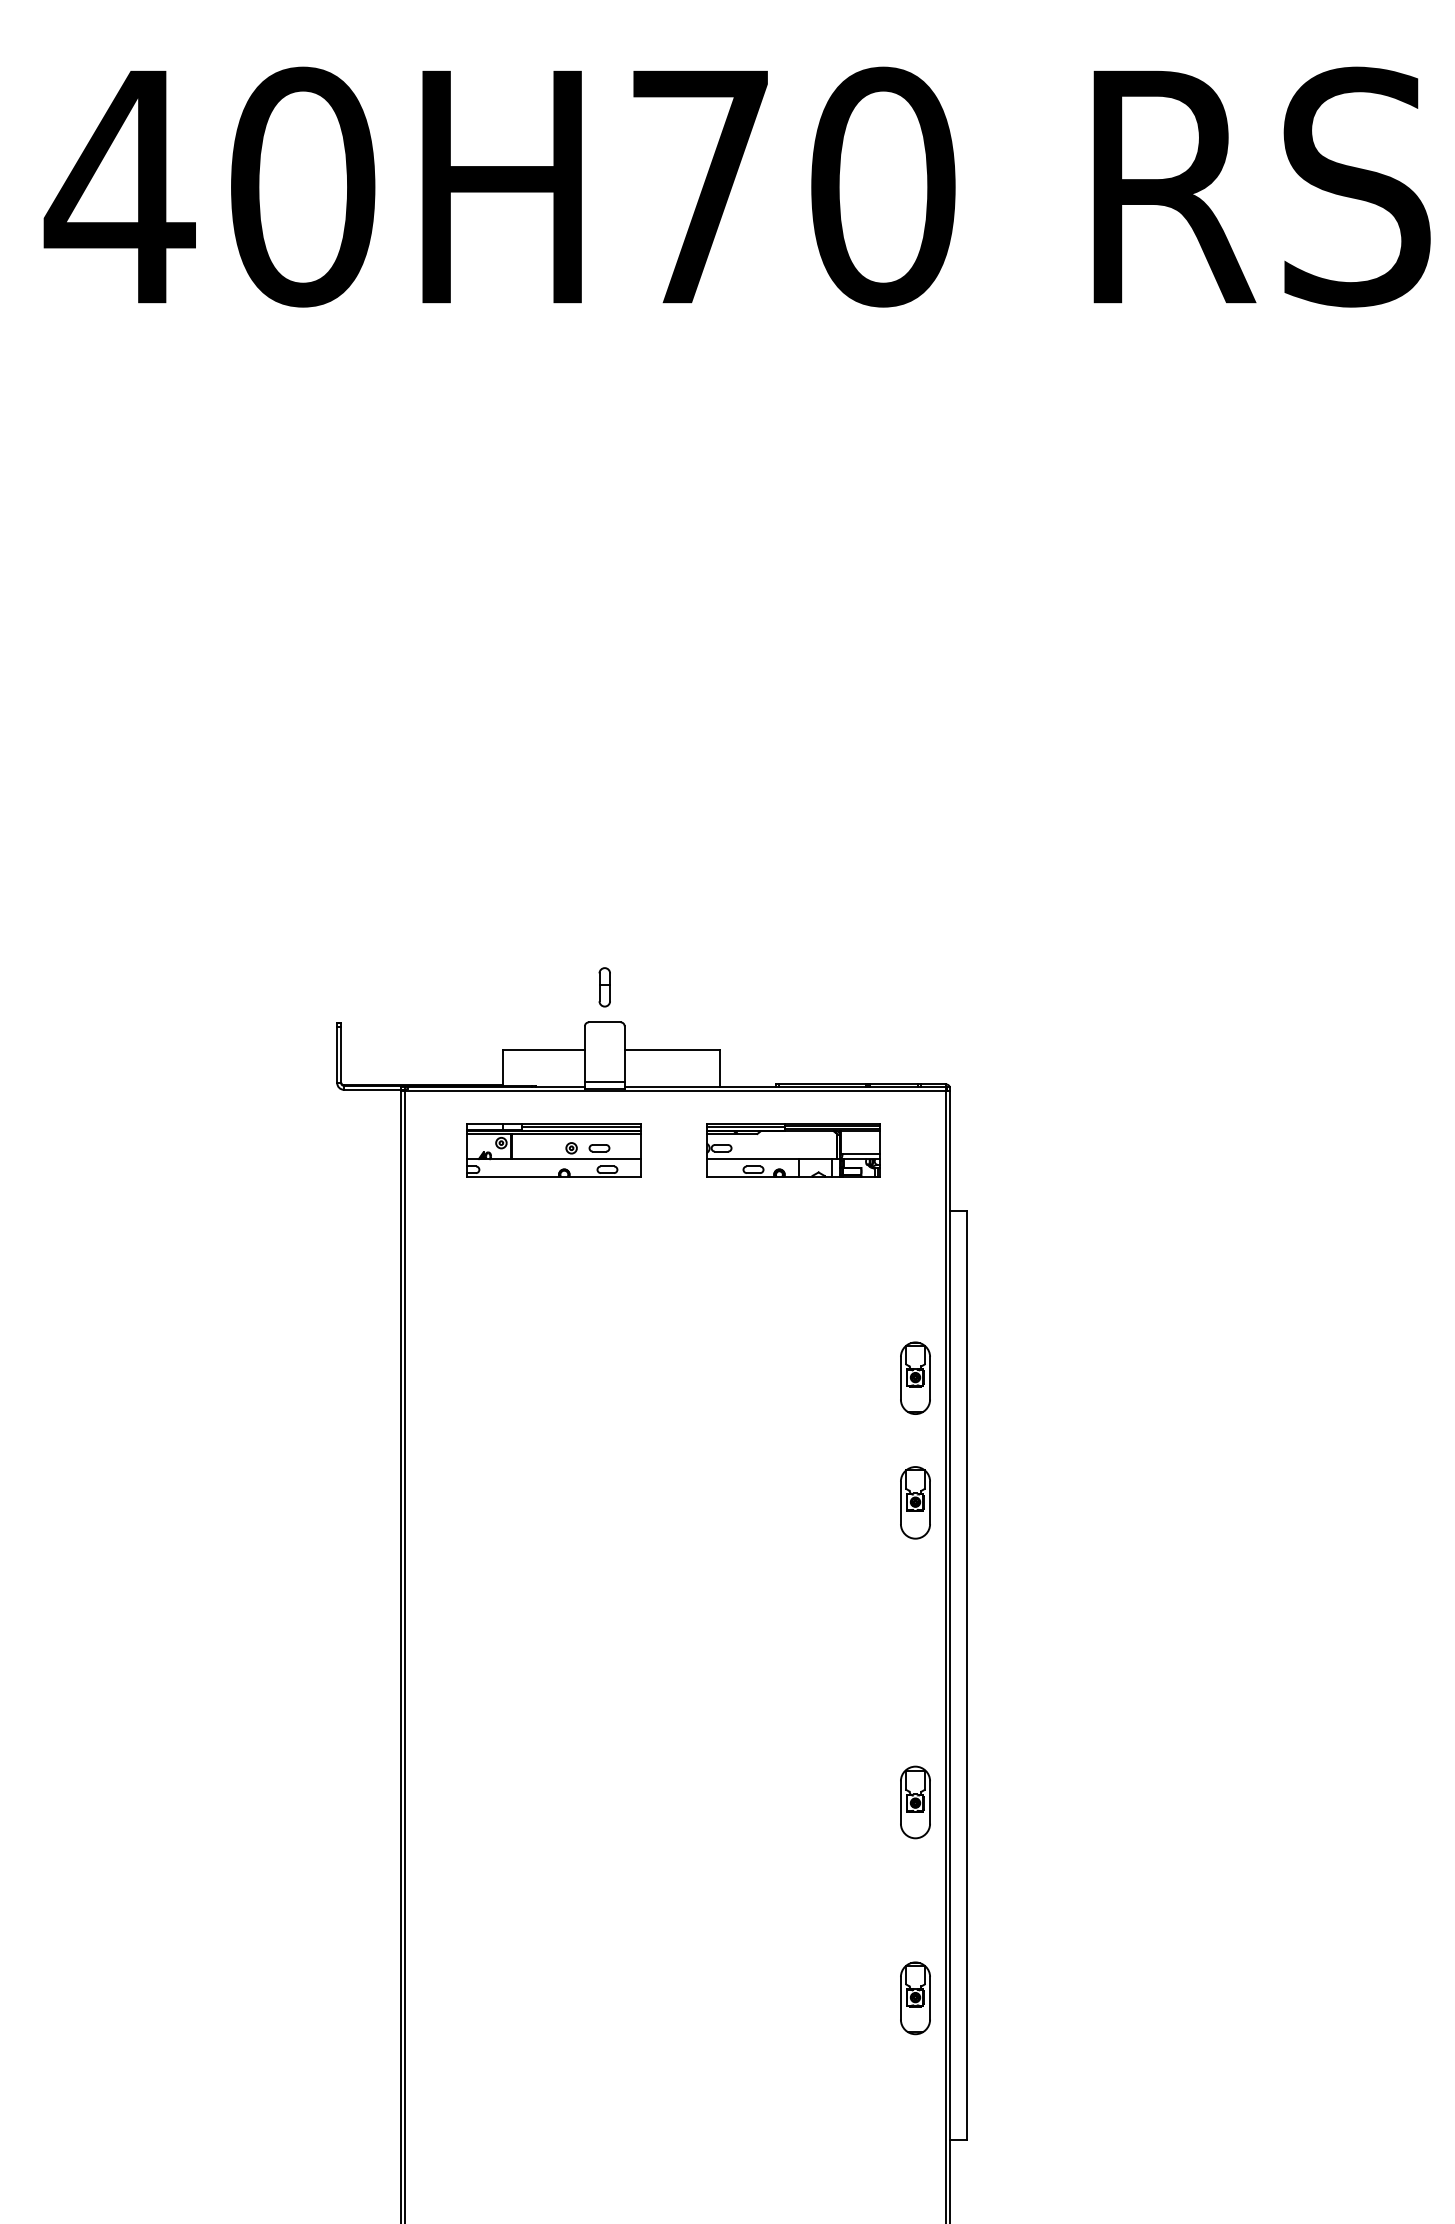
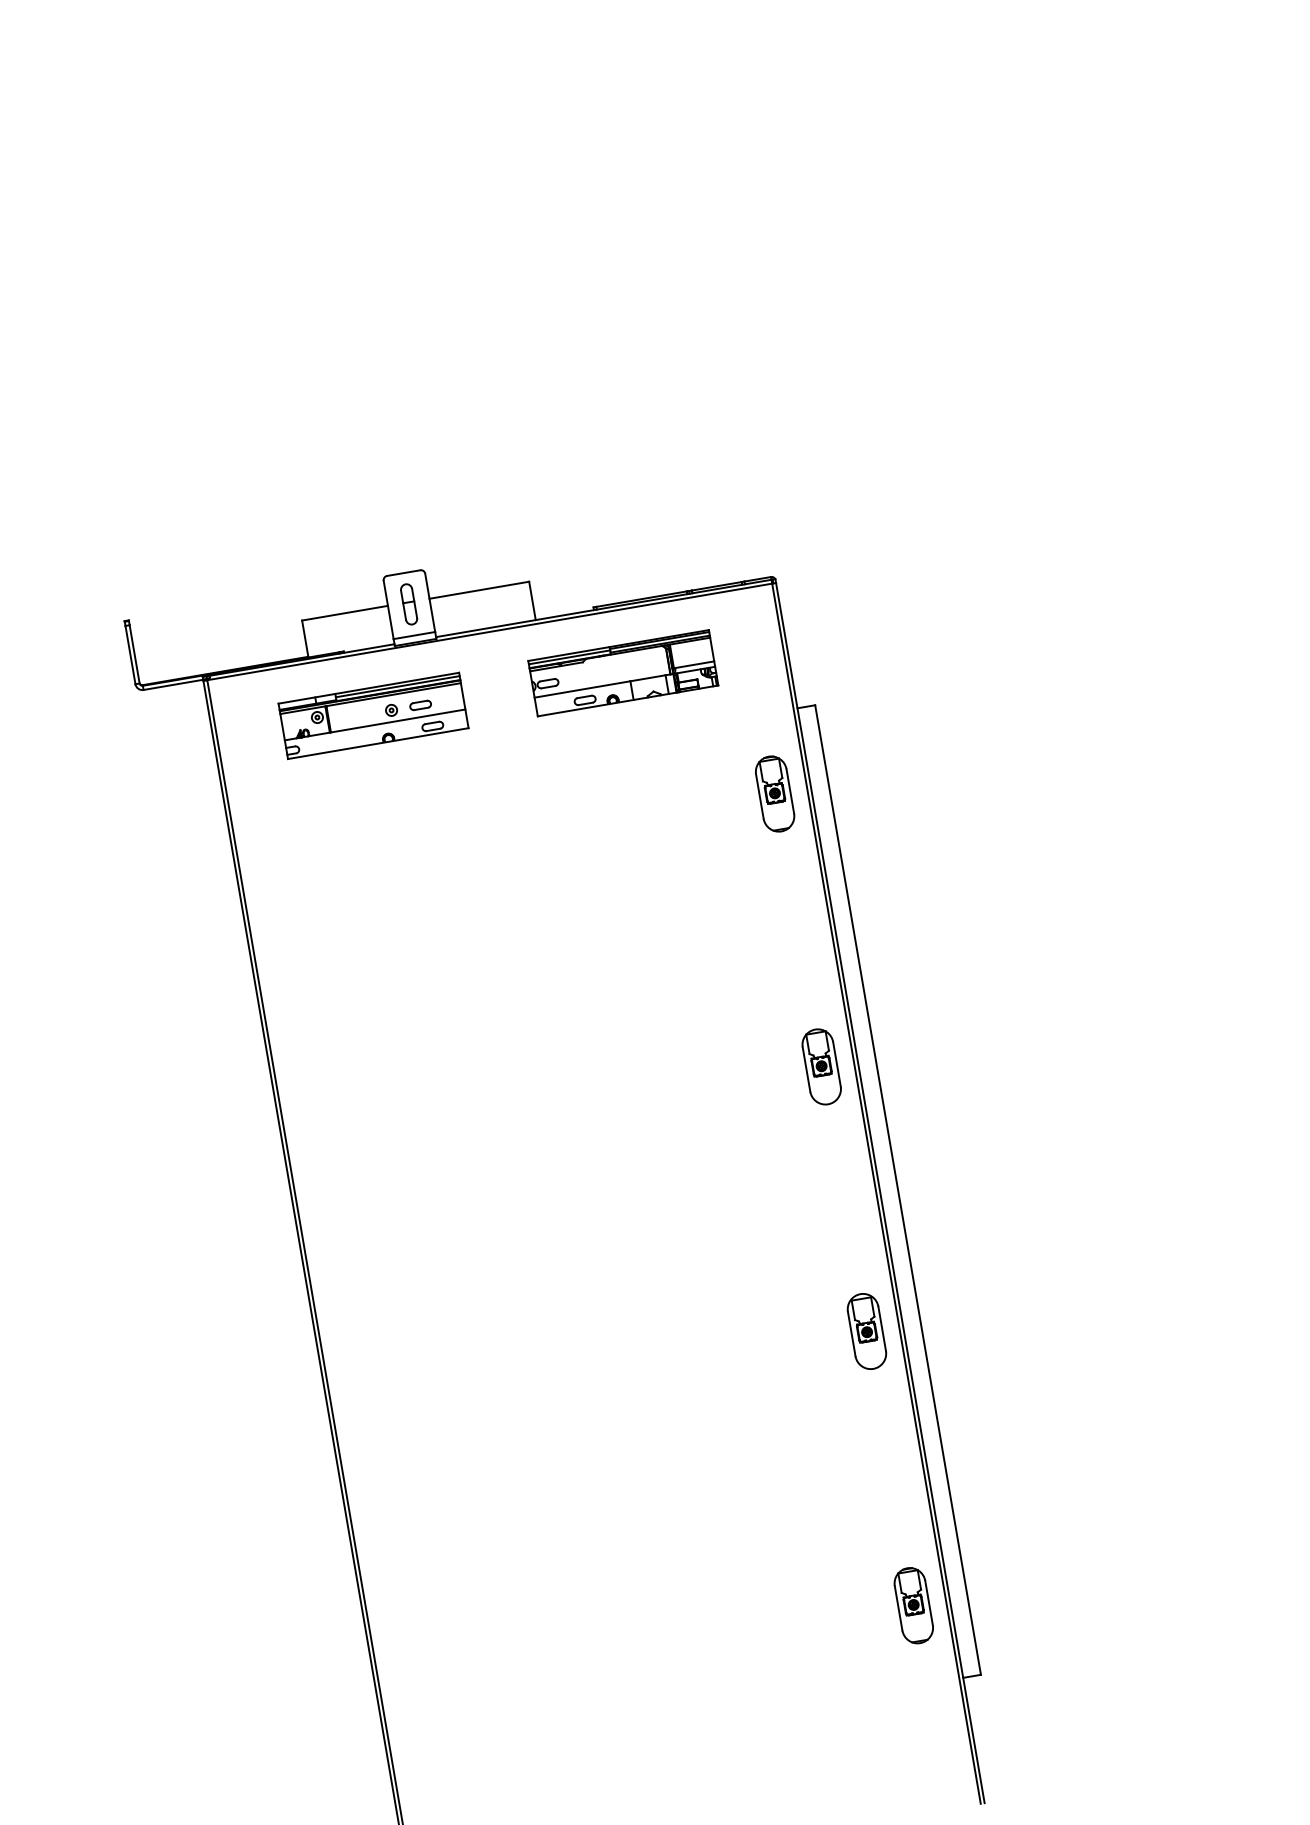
part: (604, 987) -> (408, 604), moved
part: (915, 1377) -> (774, 793), moved
part: (915, 1502) -> (821, 1066), moved
part: (915, 1998) -> (913, 1605), moved

